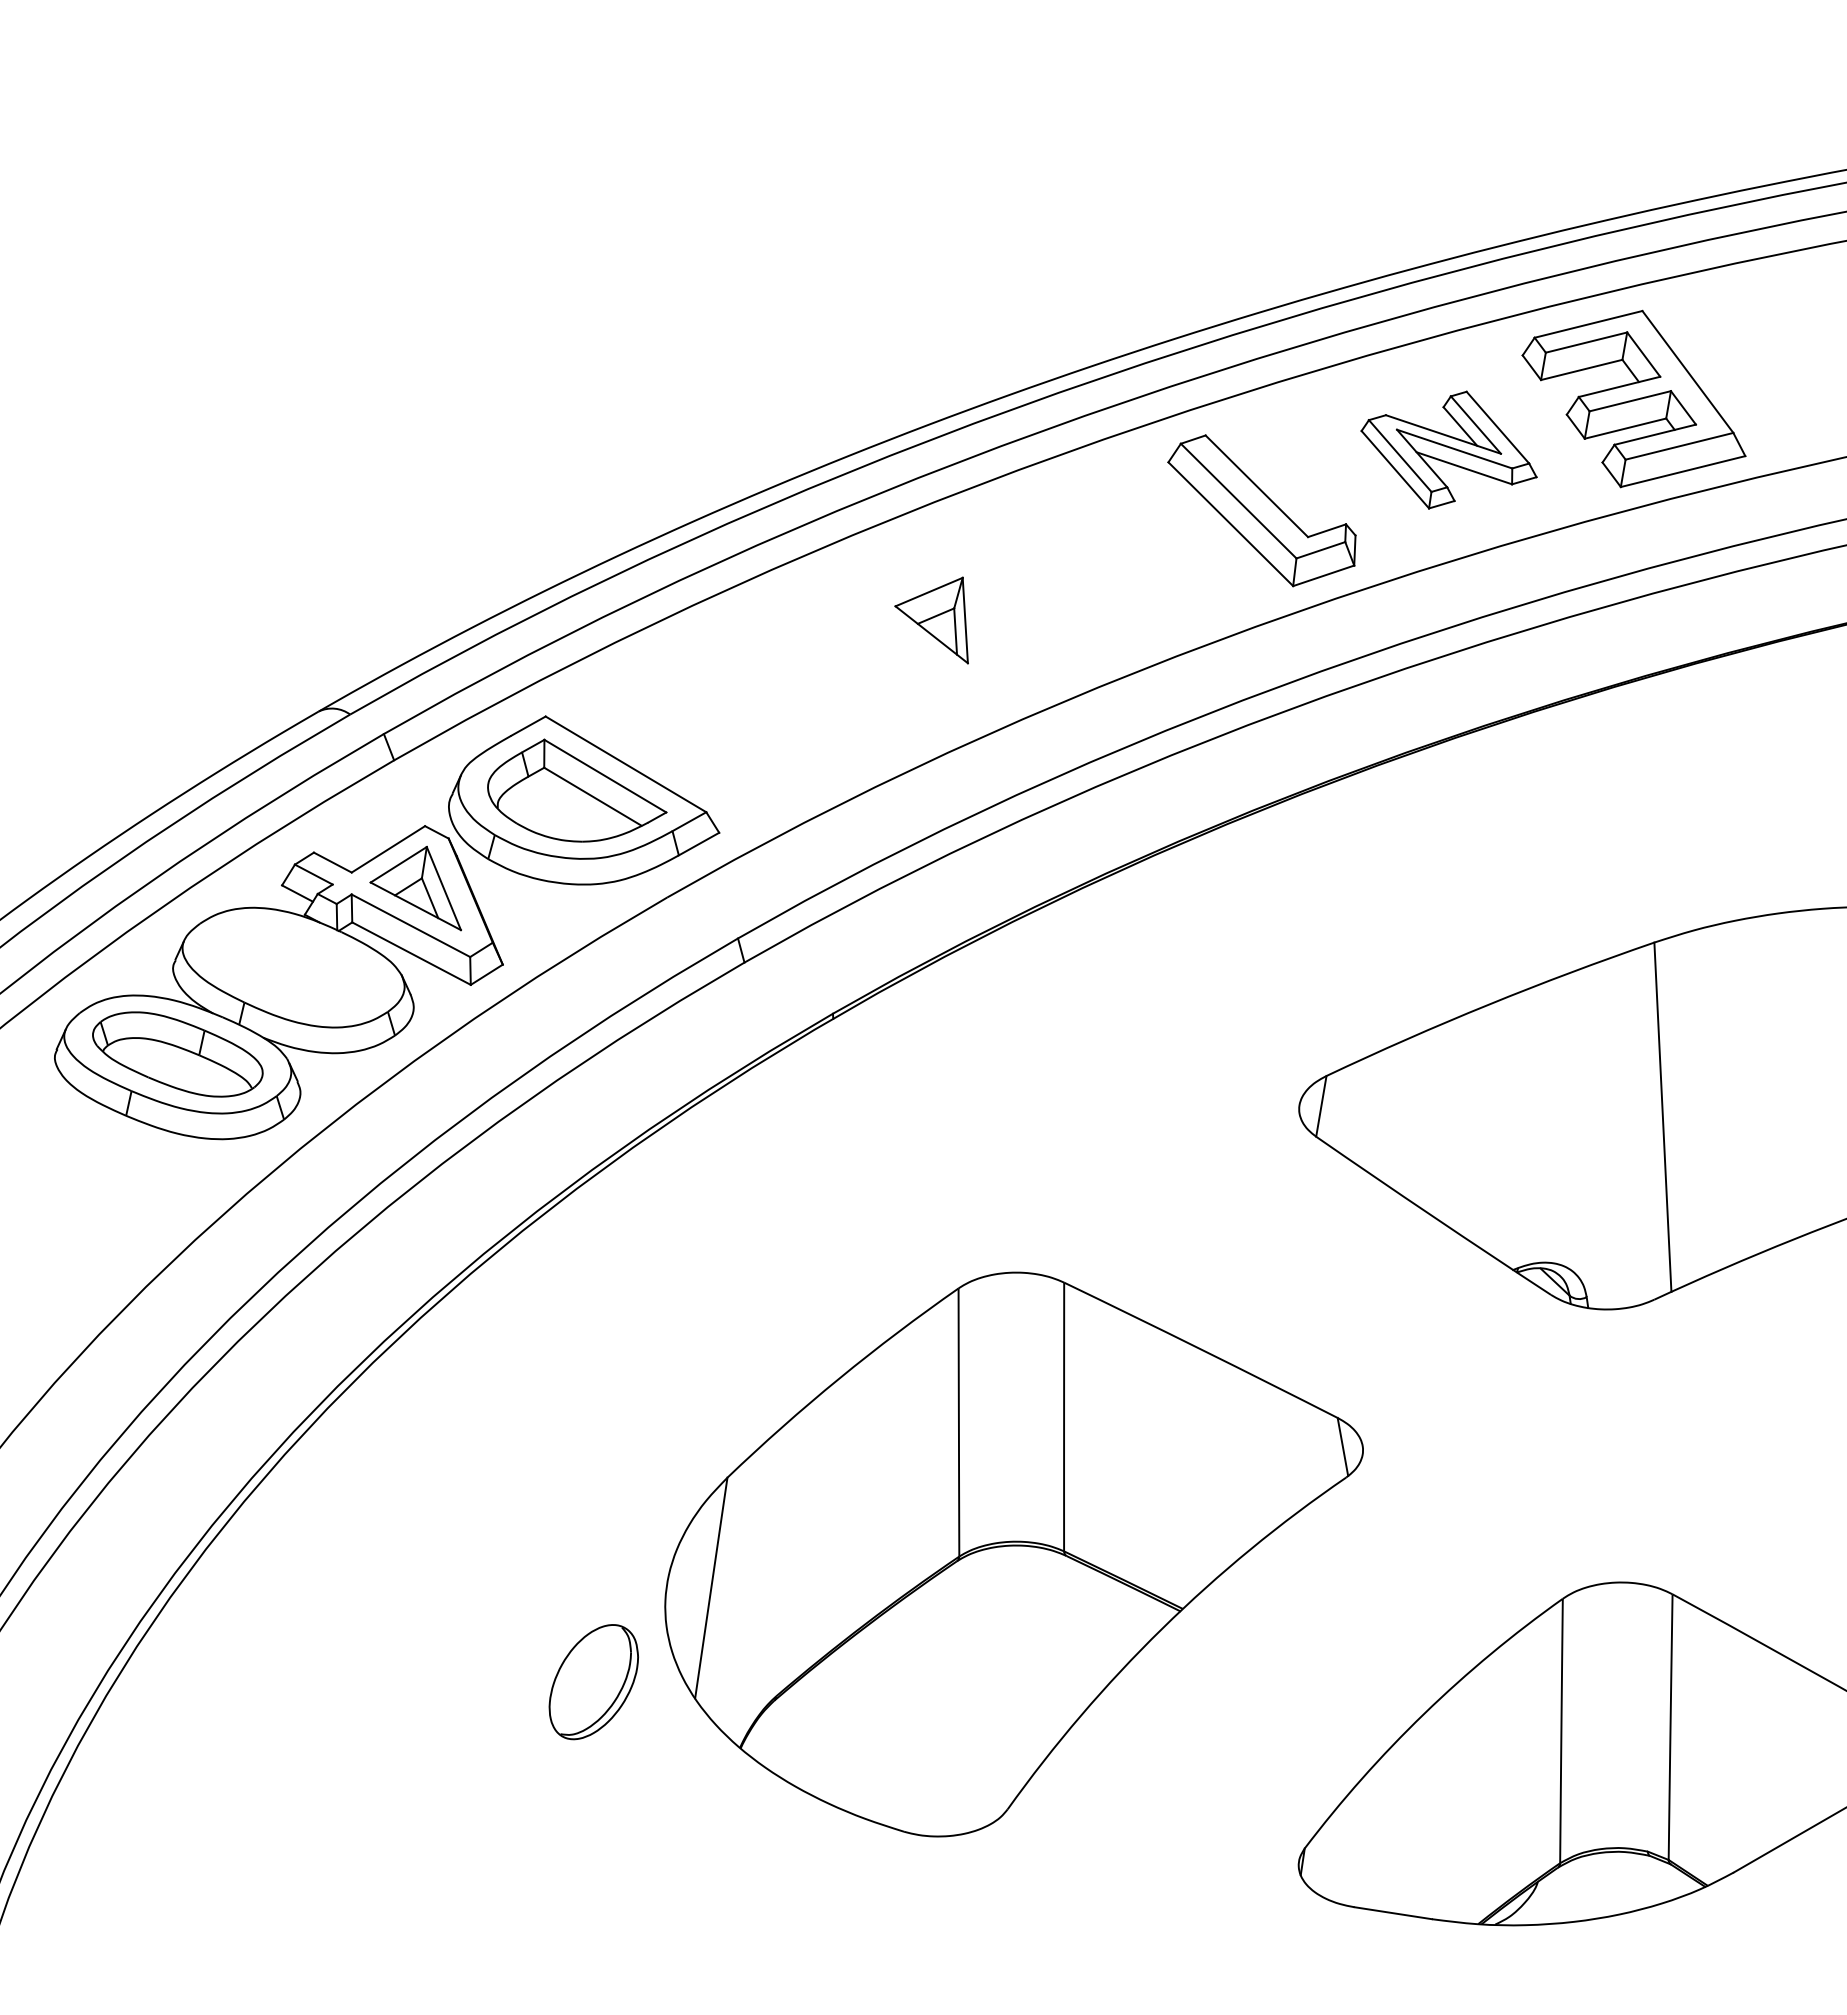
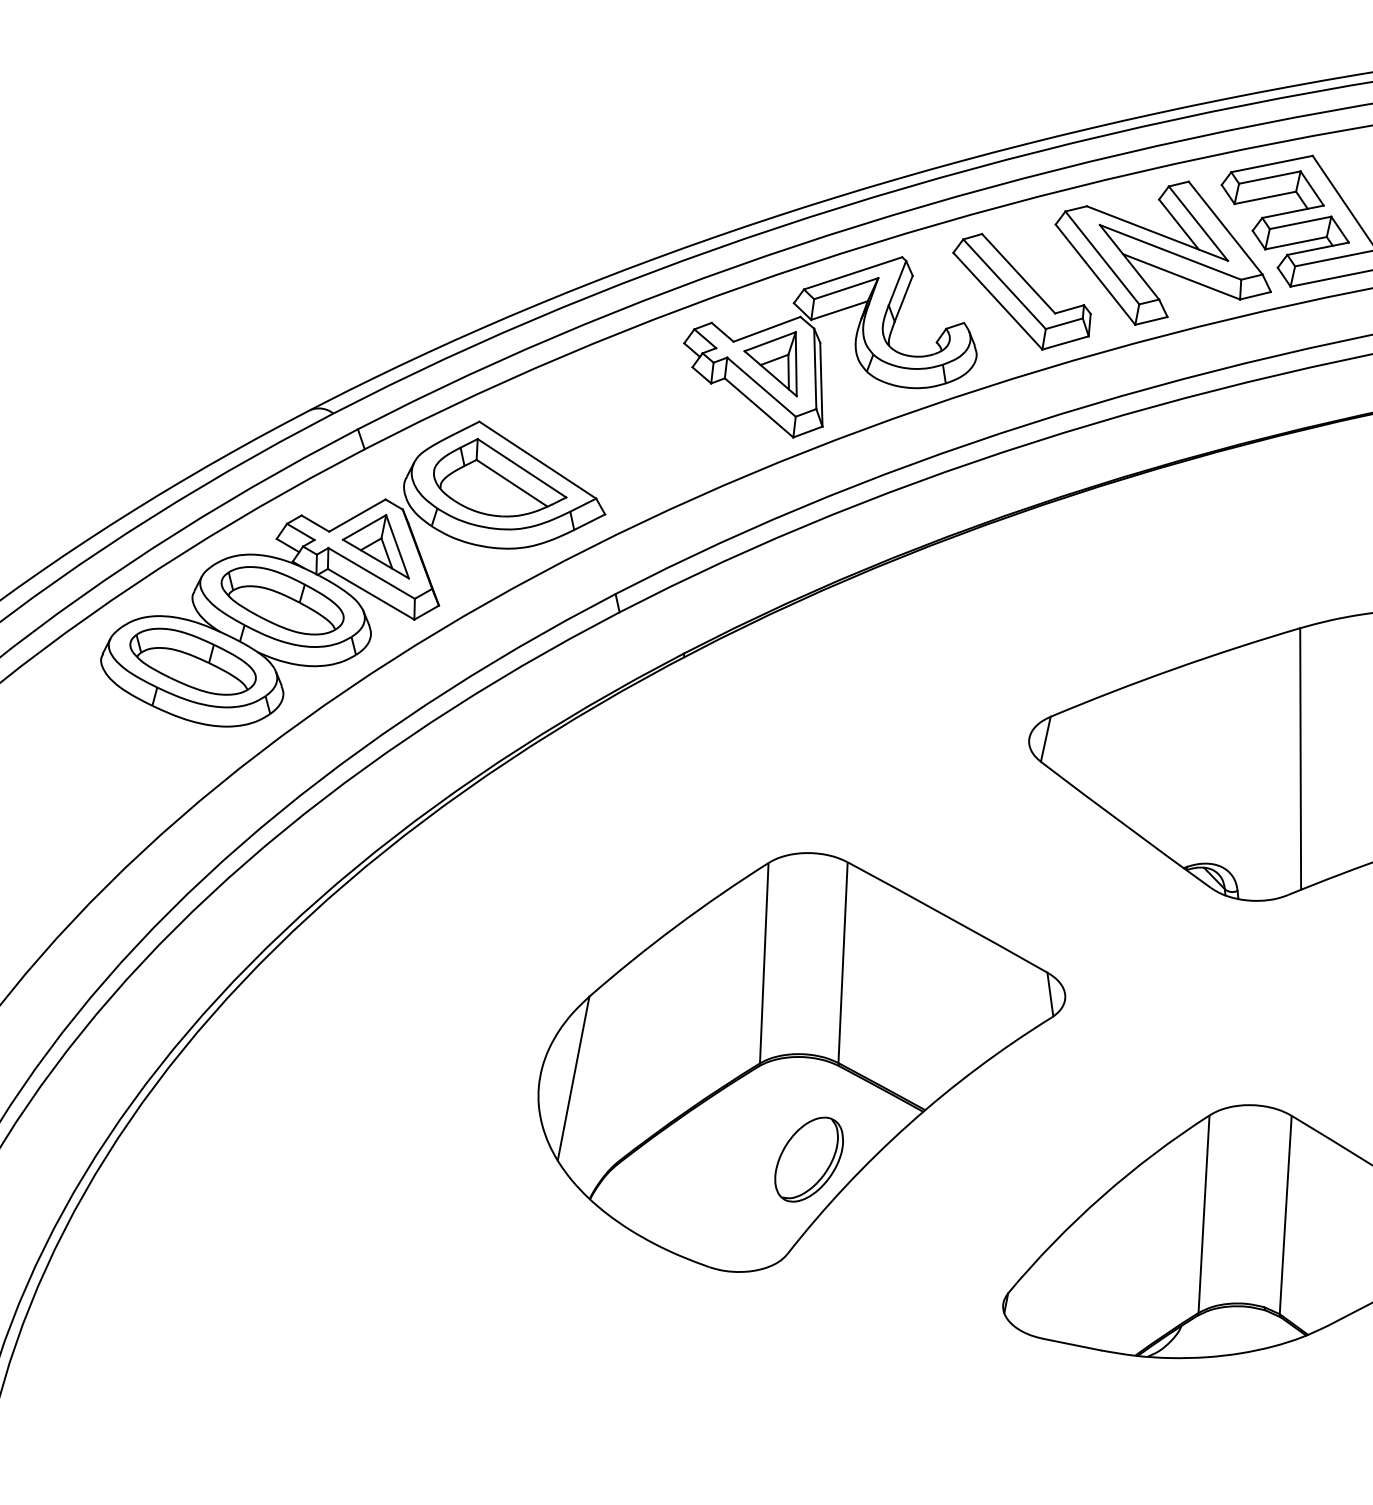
part: (1448, 449) -> (1163, 252), size x1.67
part: (997, 594) -> (821, 345), added
part: (293, 967) -> (282, 600), added
part: (593, 1682) -> (808, 1159), moved

